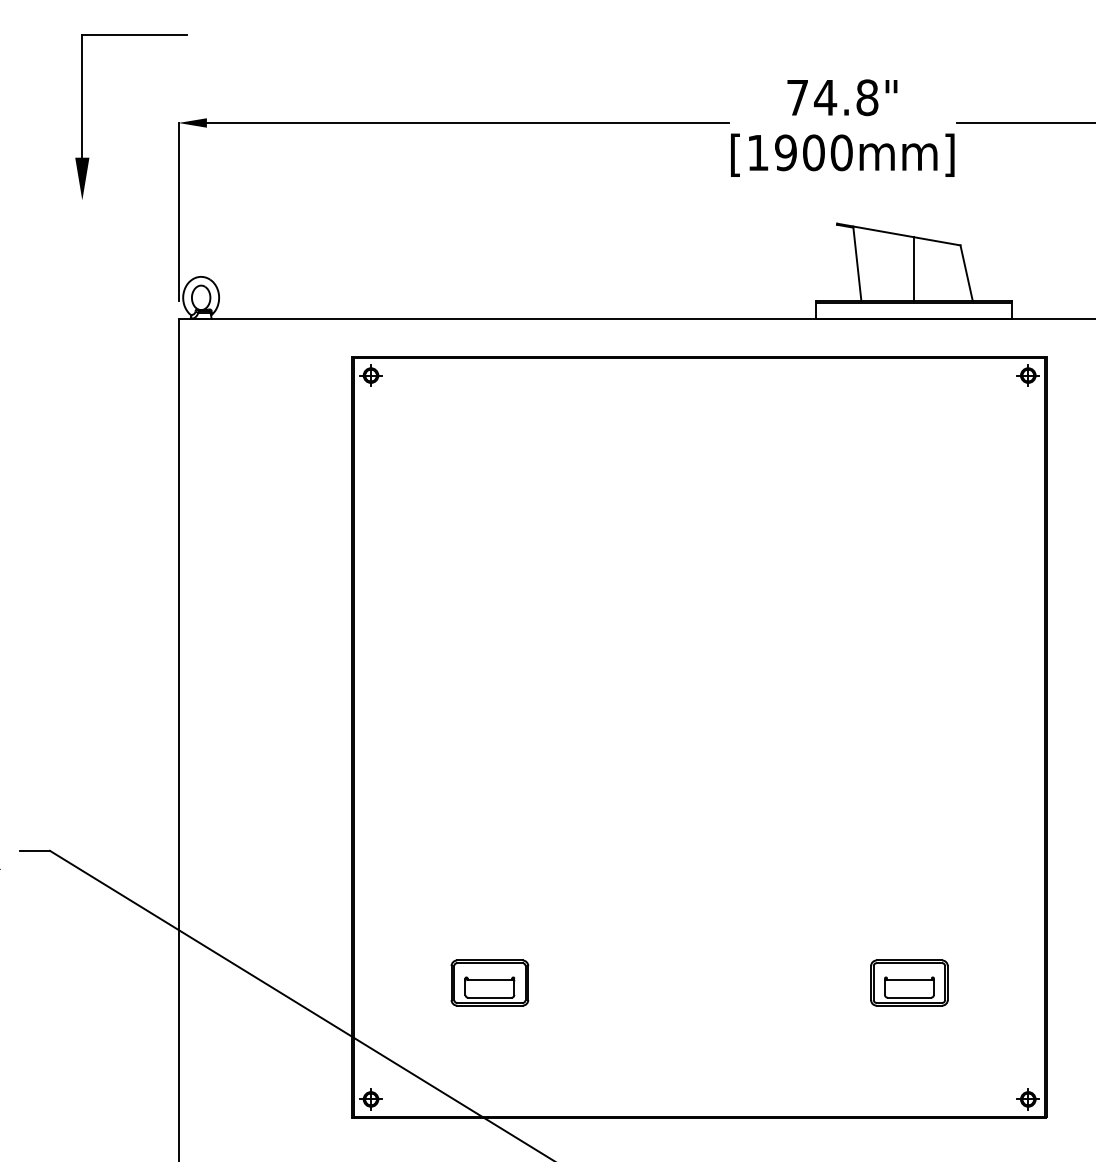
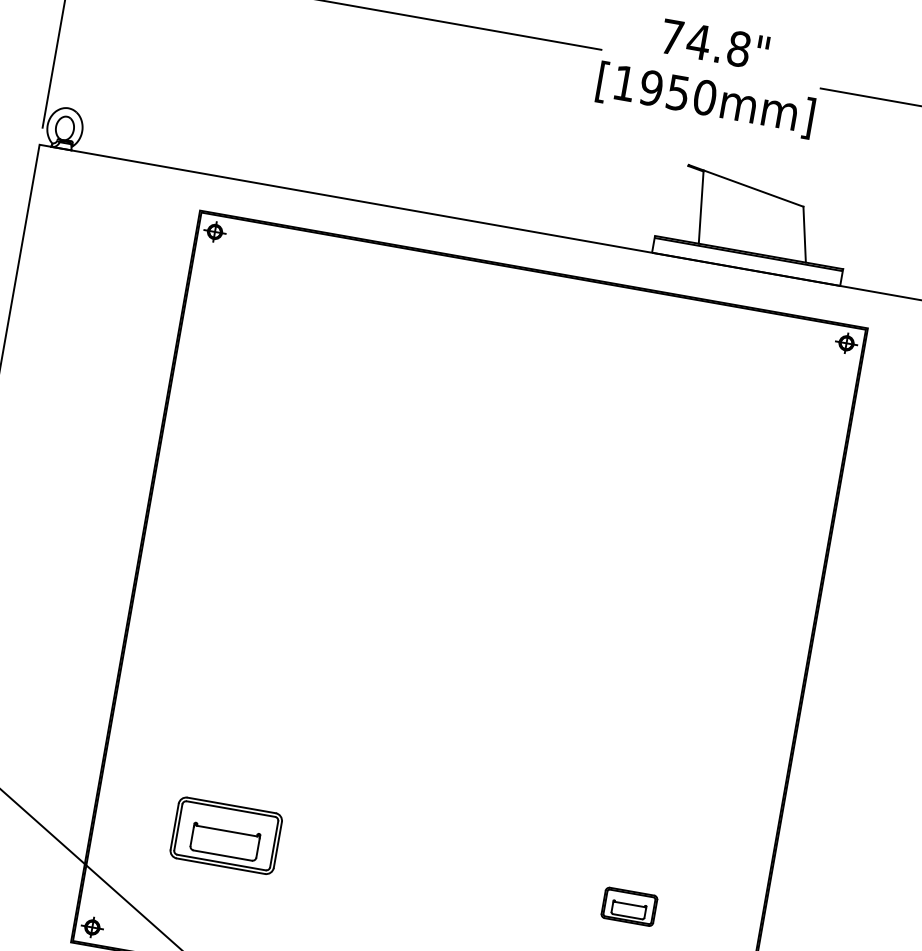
text: (813, 152) -> (677, 92), [1900mm] -> [1950mm]
line: (913, 269) -> (754, 221), removed
part: (489, 982) -> (226, 835), size x1.4
part: (909, 982) -> (629, 906), size x0.7

